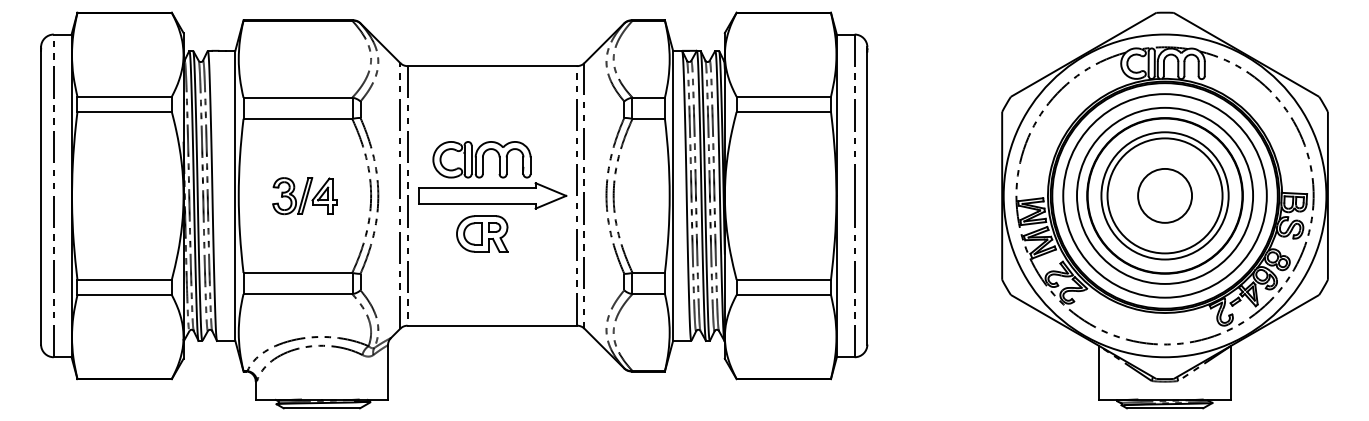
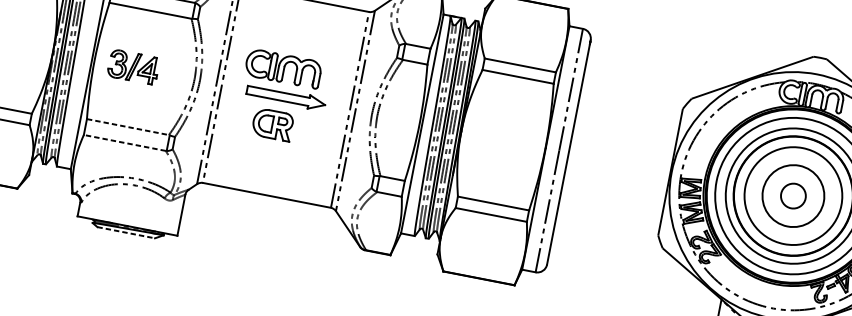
part: (492, 195) -> (286, 97), size x0.7
circle: (1164, 195) -> (793, 195), size x0.7
circle: (1165, 195) -> (793, 195), size x0.6
part: (304, 196) -> (132, 67), moved
line: (298, 272) -> (128, 126), solid -> dashed
line: (297, 294) -> (124, 143), solid -> dashed
line: (322, 408) -> (126, 232), solid -> dashed

